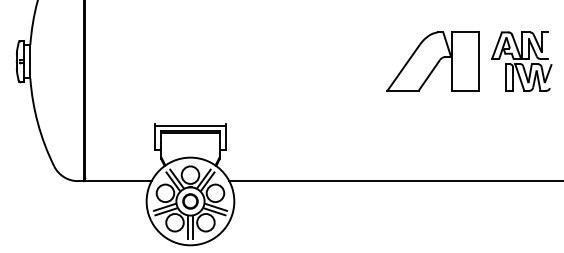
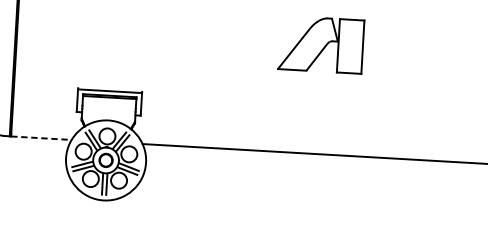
part: (432, 61) -> (320, 44), moved
part: (521, 61) -> (415, 50), removed
line: (118, 181) -> (41, 138), solid -> dashed

